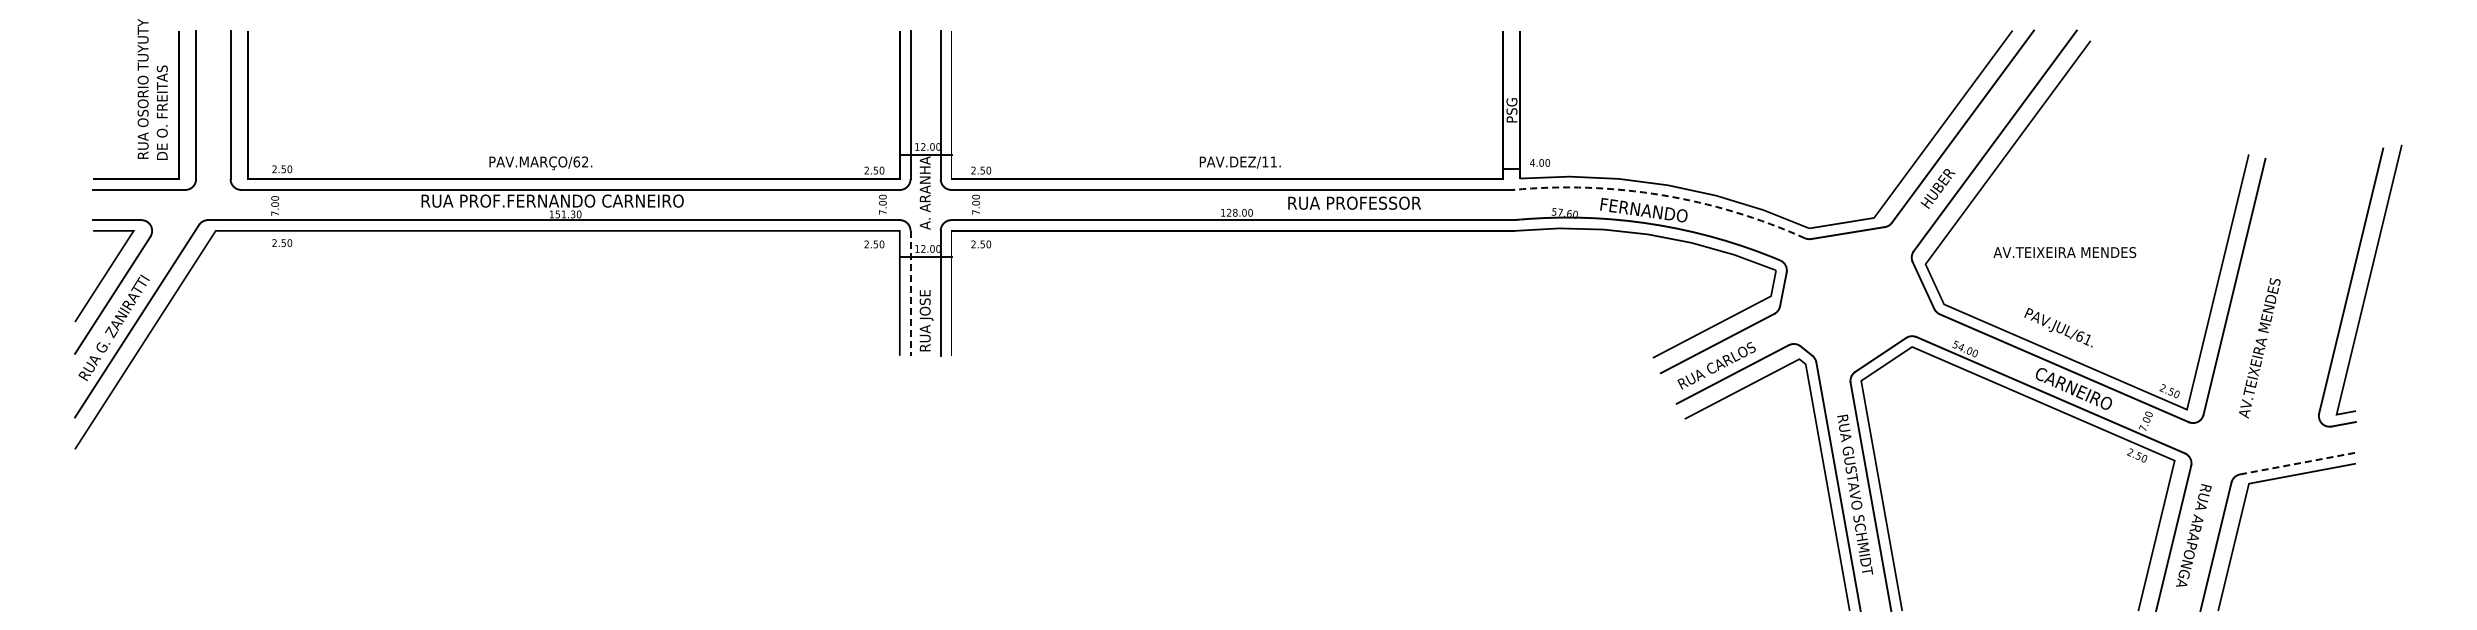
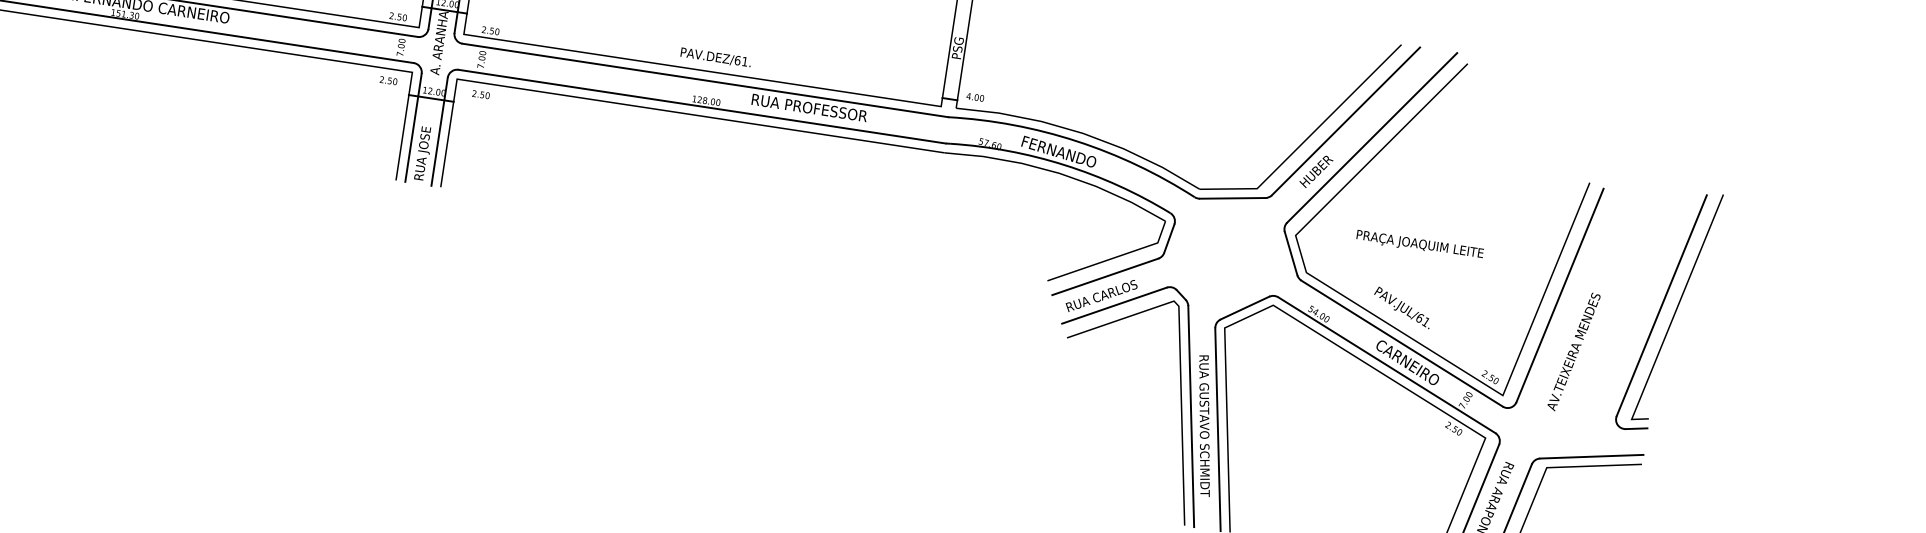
text: (1265, 161) -> (737, 60), PAV.DEZ/11. -> PAV.DEZ/61.
arc: (1662, 195) -> (1077, 141), dashed -> solid
text: (2066, 253) -> (1419, 244), AV.TEIXEIRA MENDES -> PRAÇA JOAQUIM LEITE
line: (910, 293) -> (413, 127), dashed -> solid
line: (2297, 463) -> (1591, 456), dashed -> solid

